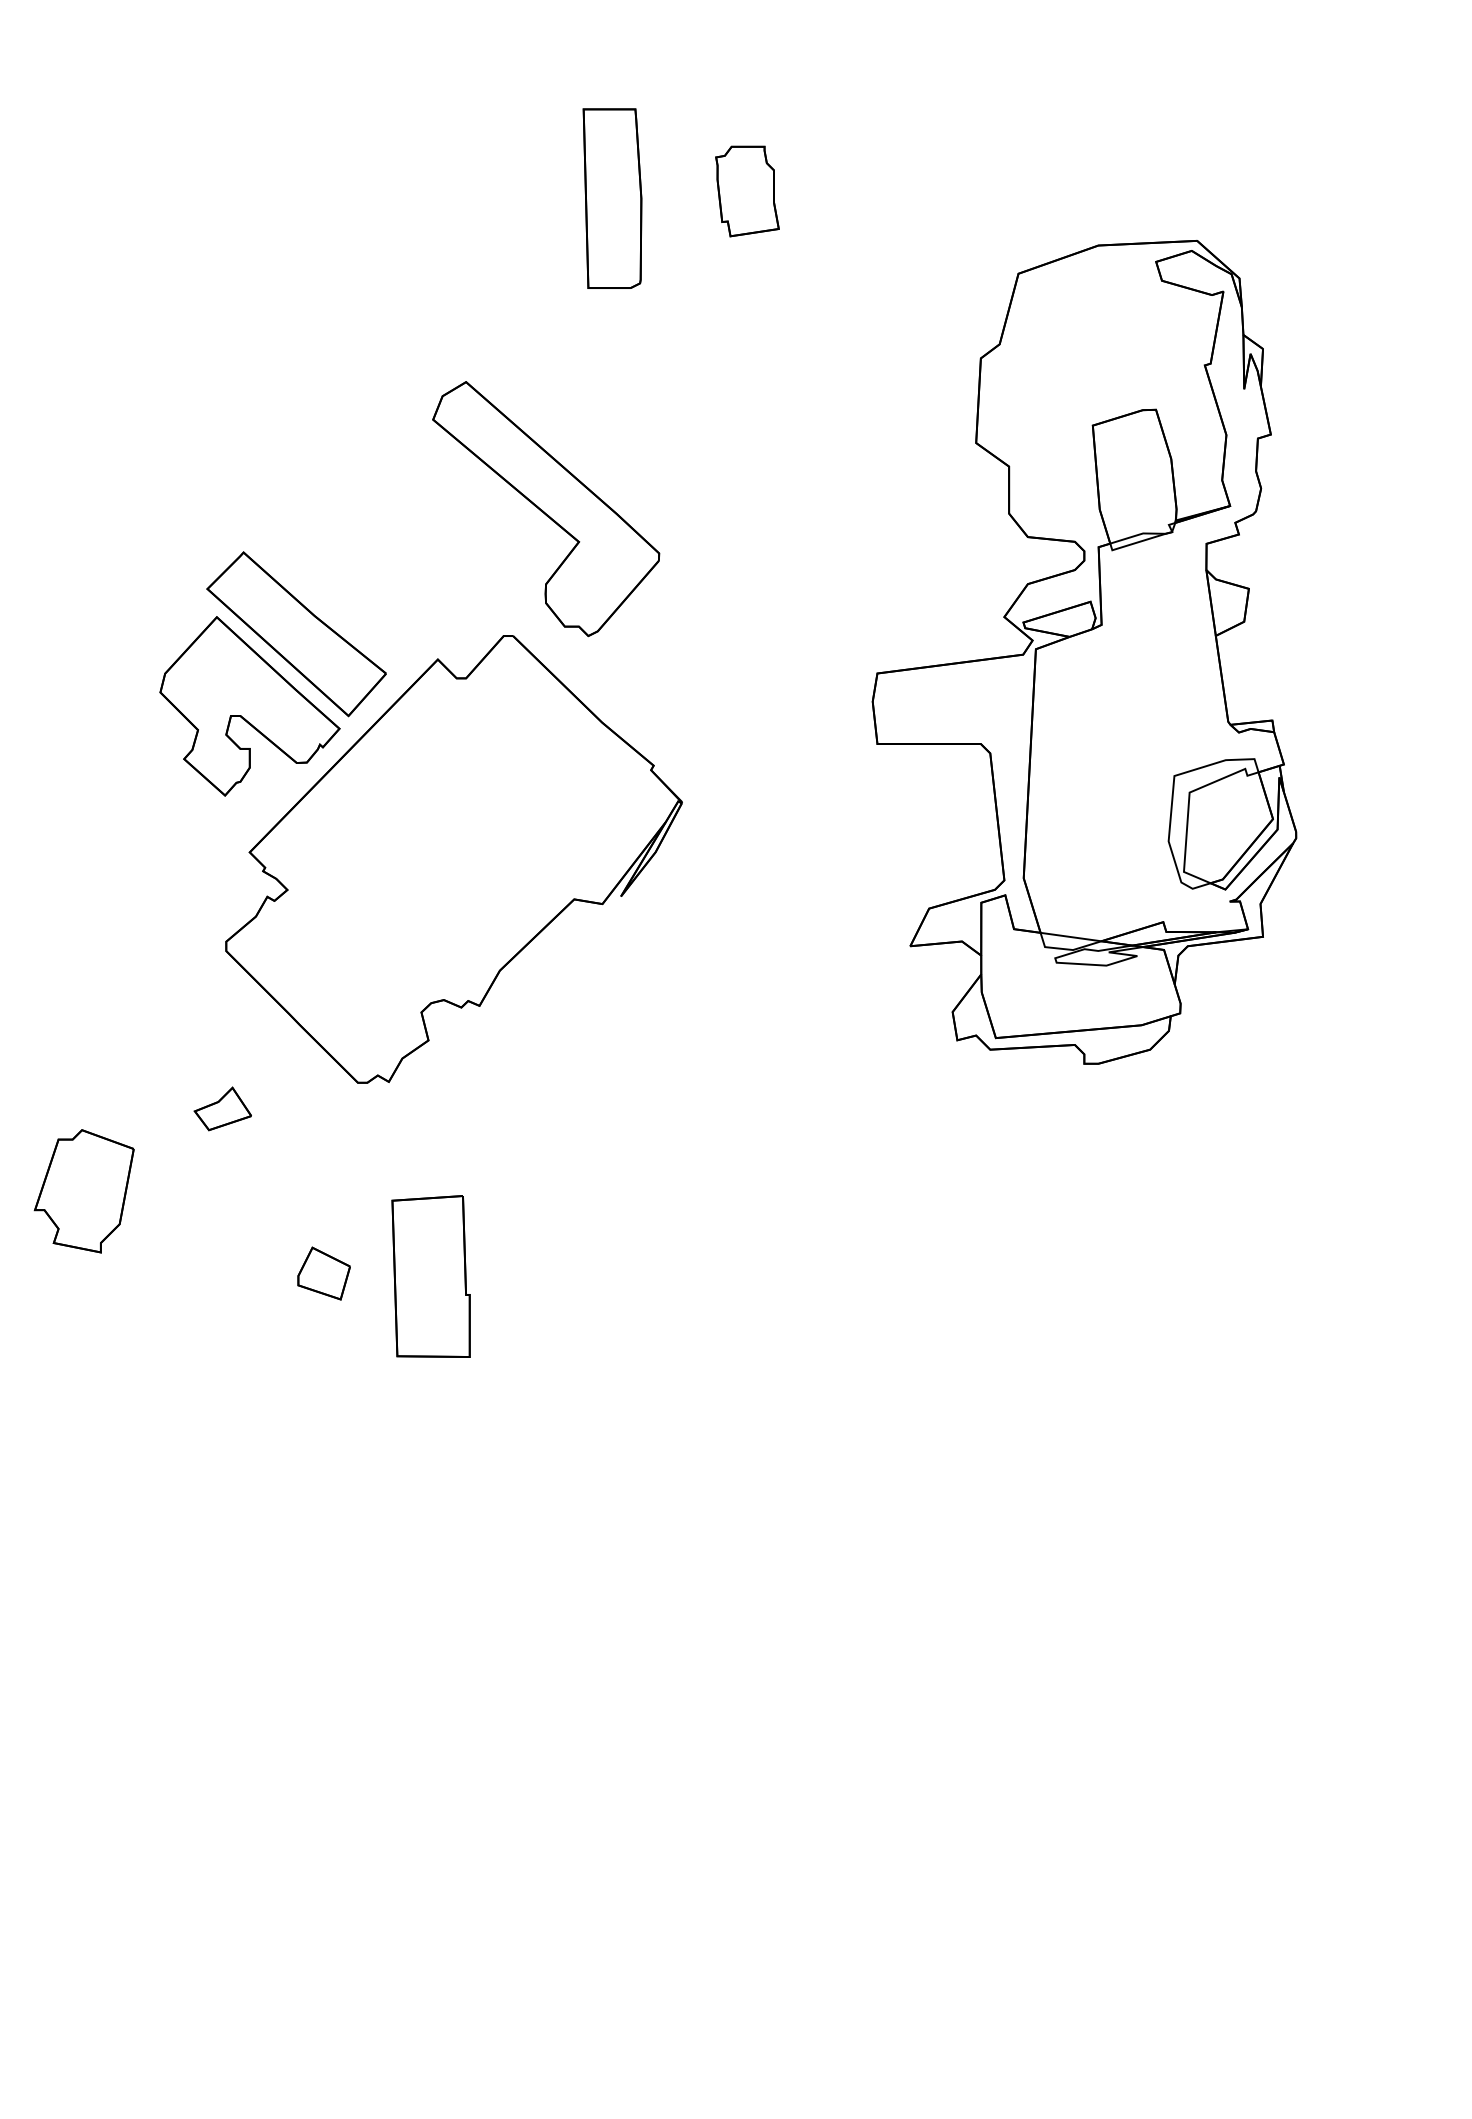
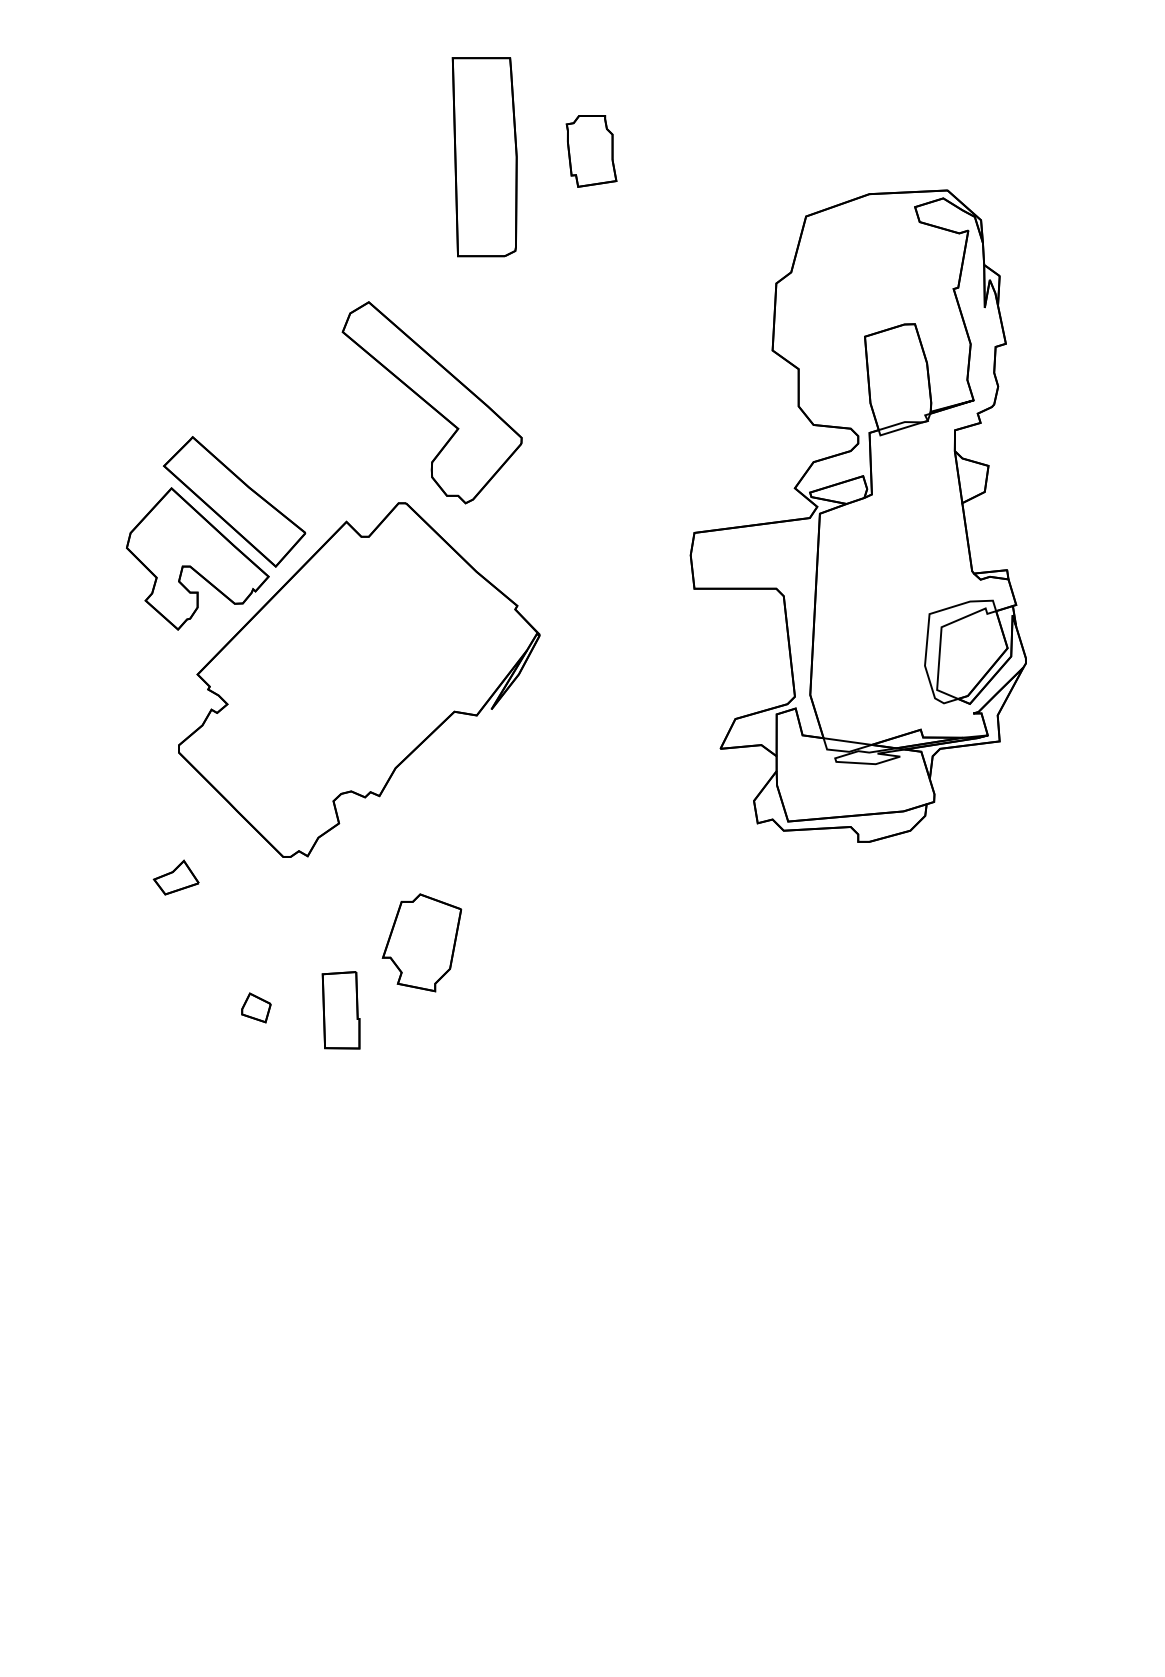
part: (612, 198) -> (484, 156), size x1.4
part: (83, 1191) -> (421, 942), moved
part: (323, 1273) -> (255, 1007), size x0.7
part: (430, 1276) -> (340, 1010), size x0.6

